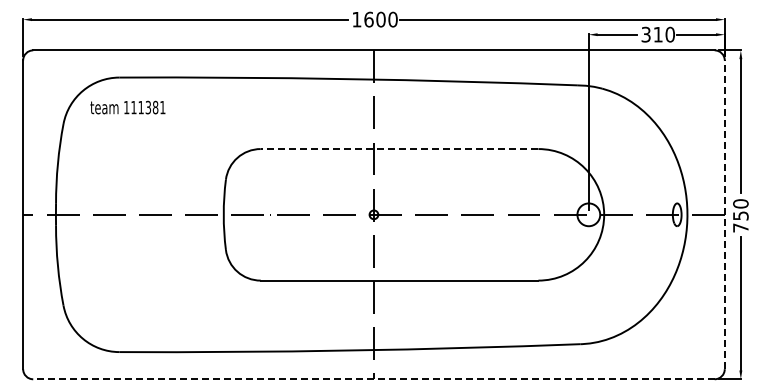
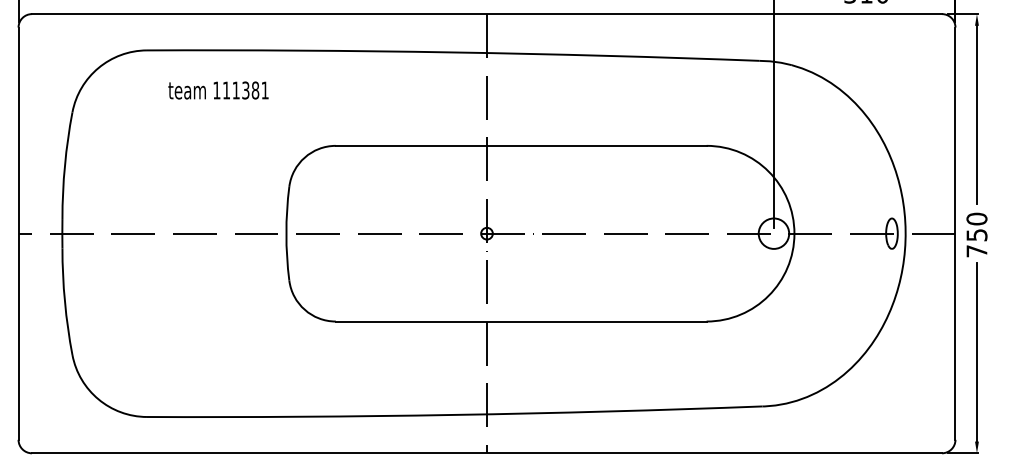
text: (127, 107) -> (217, 90), moved
line: (399, 149) -> (521, 146), dashed -> solid
line: (724, 214) -> (955, 233), dashed -> solid
line: (373, 379) -> (486, 453), dashed -> solid

